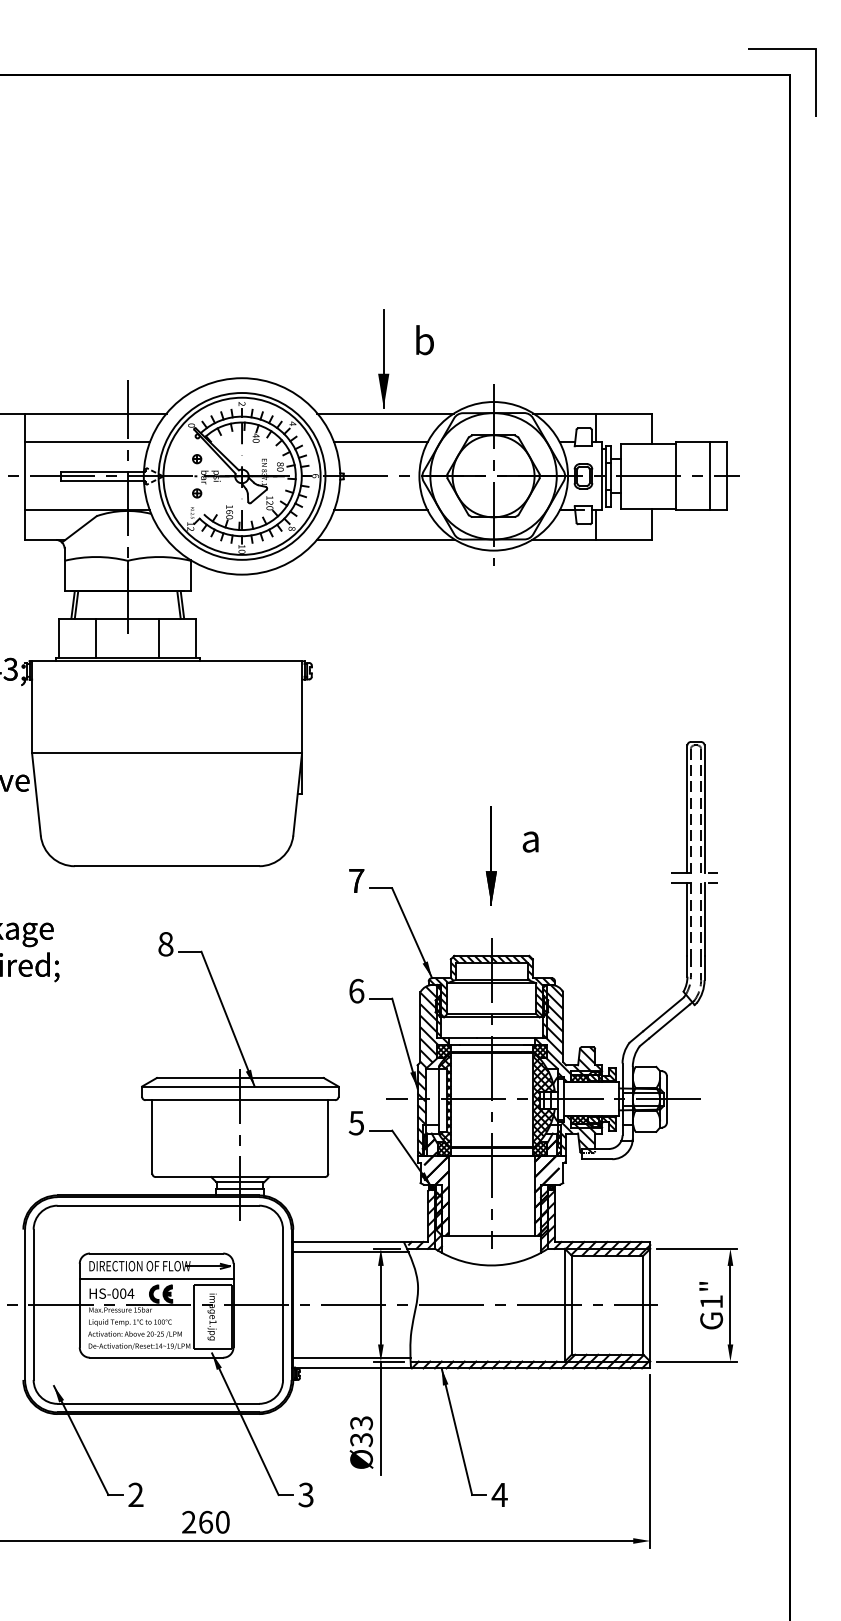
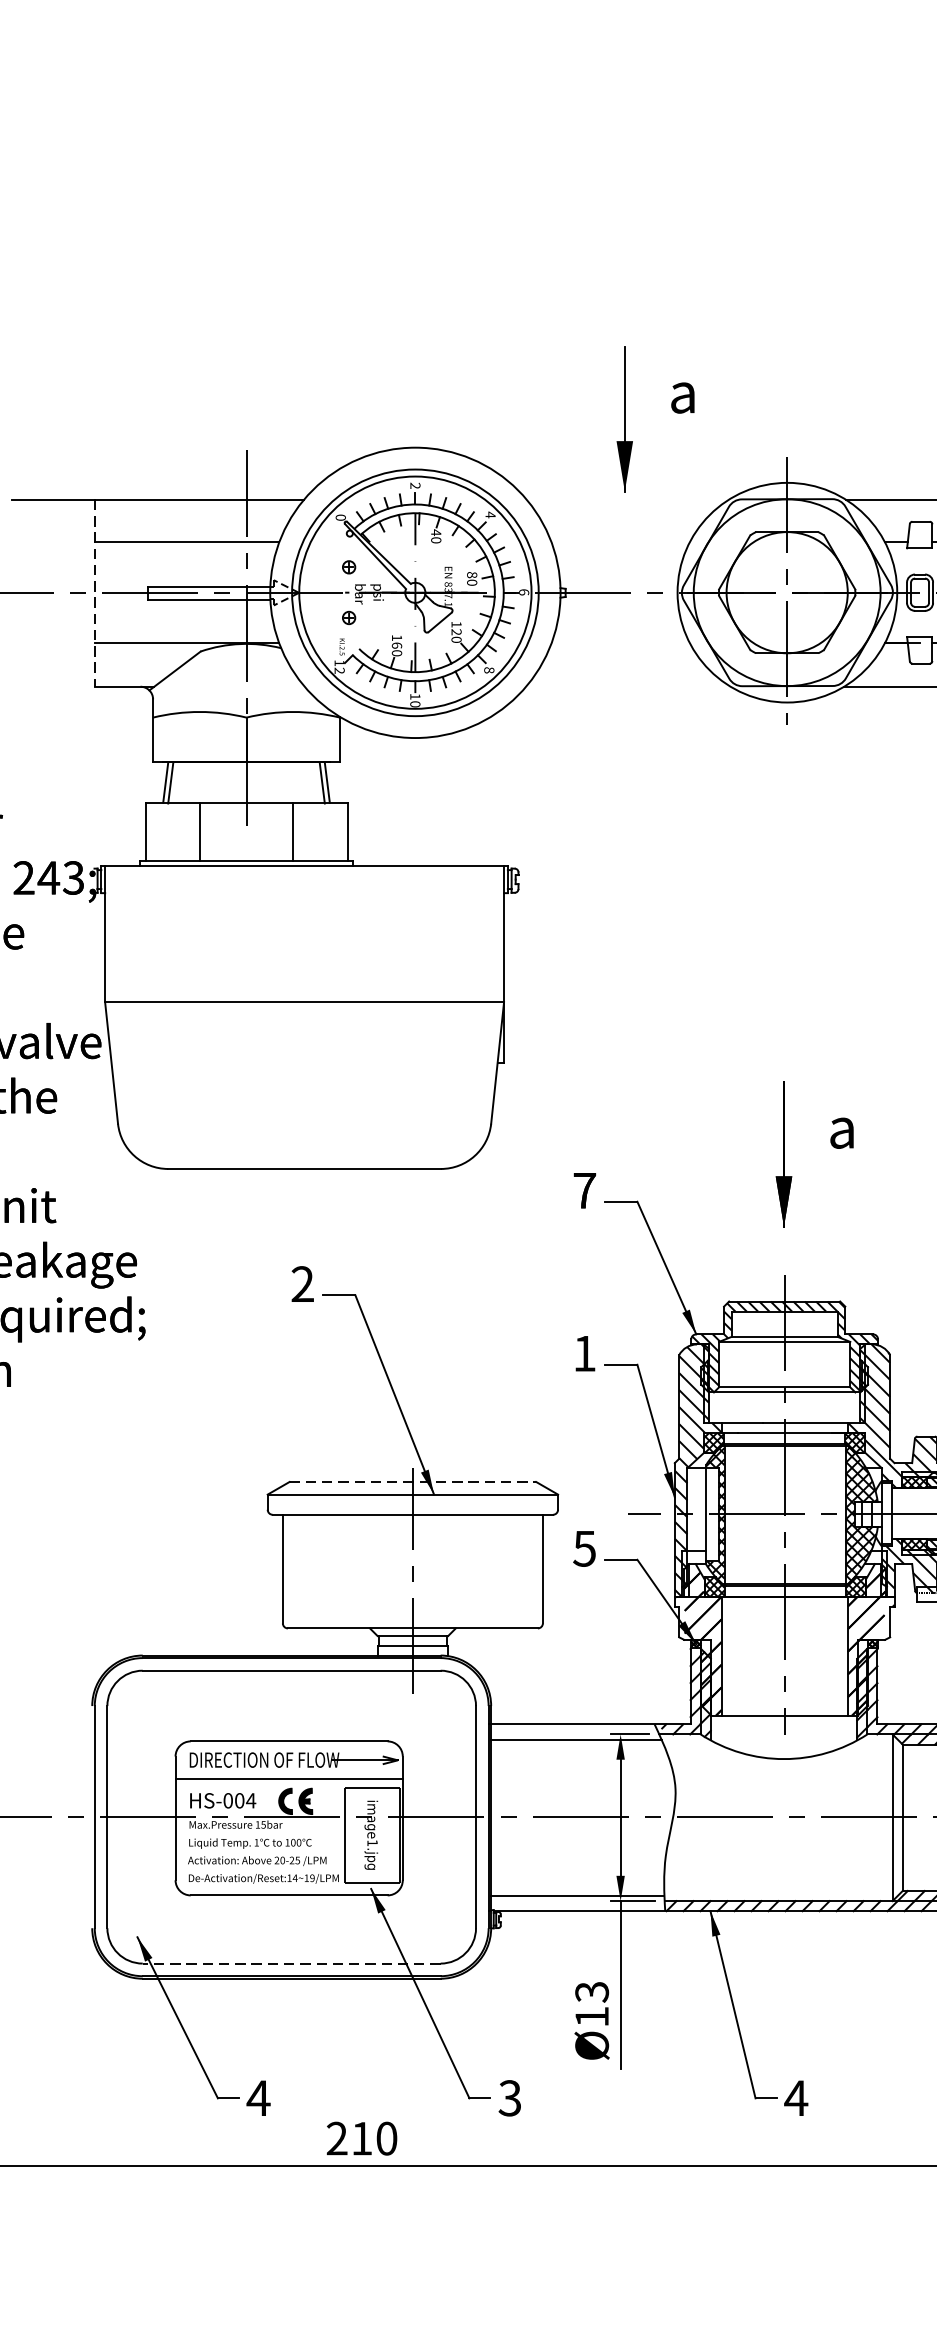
text: (424, 340) -> (685, 391), b -> a
line: (385, 413) -> (627, 499), removed
line: (380, 442) -> (620, 542), removed
line: (25, 477) -> (95, 594), solid -> dashed
line: (380, 510) -> (620, 643), removed
line: (385, 539) -> (627, 686), removed
text: (165, 944) -> (302, 1284), 8 -> 2
text: (356, 990) -> (584, 1352), 6 -> 1
line: (240, 1078) -> (413, 1482), solid -> dashed
line: (158, 1403) -> (291, 1963), solid -> dashed
text: (361, 1440) -> (591, 2017), Ø33 -> Ø13
text: (135, 1494) -> (257, 2097), 2 -> 4
text: (206, 1521) -> (362, 2137), 260 -> 210

